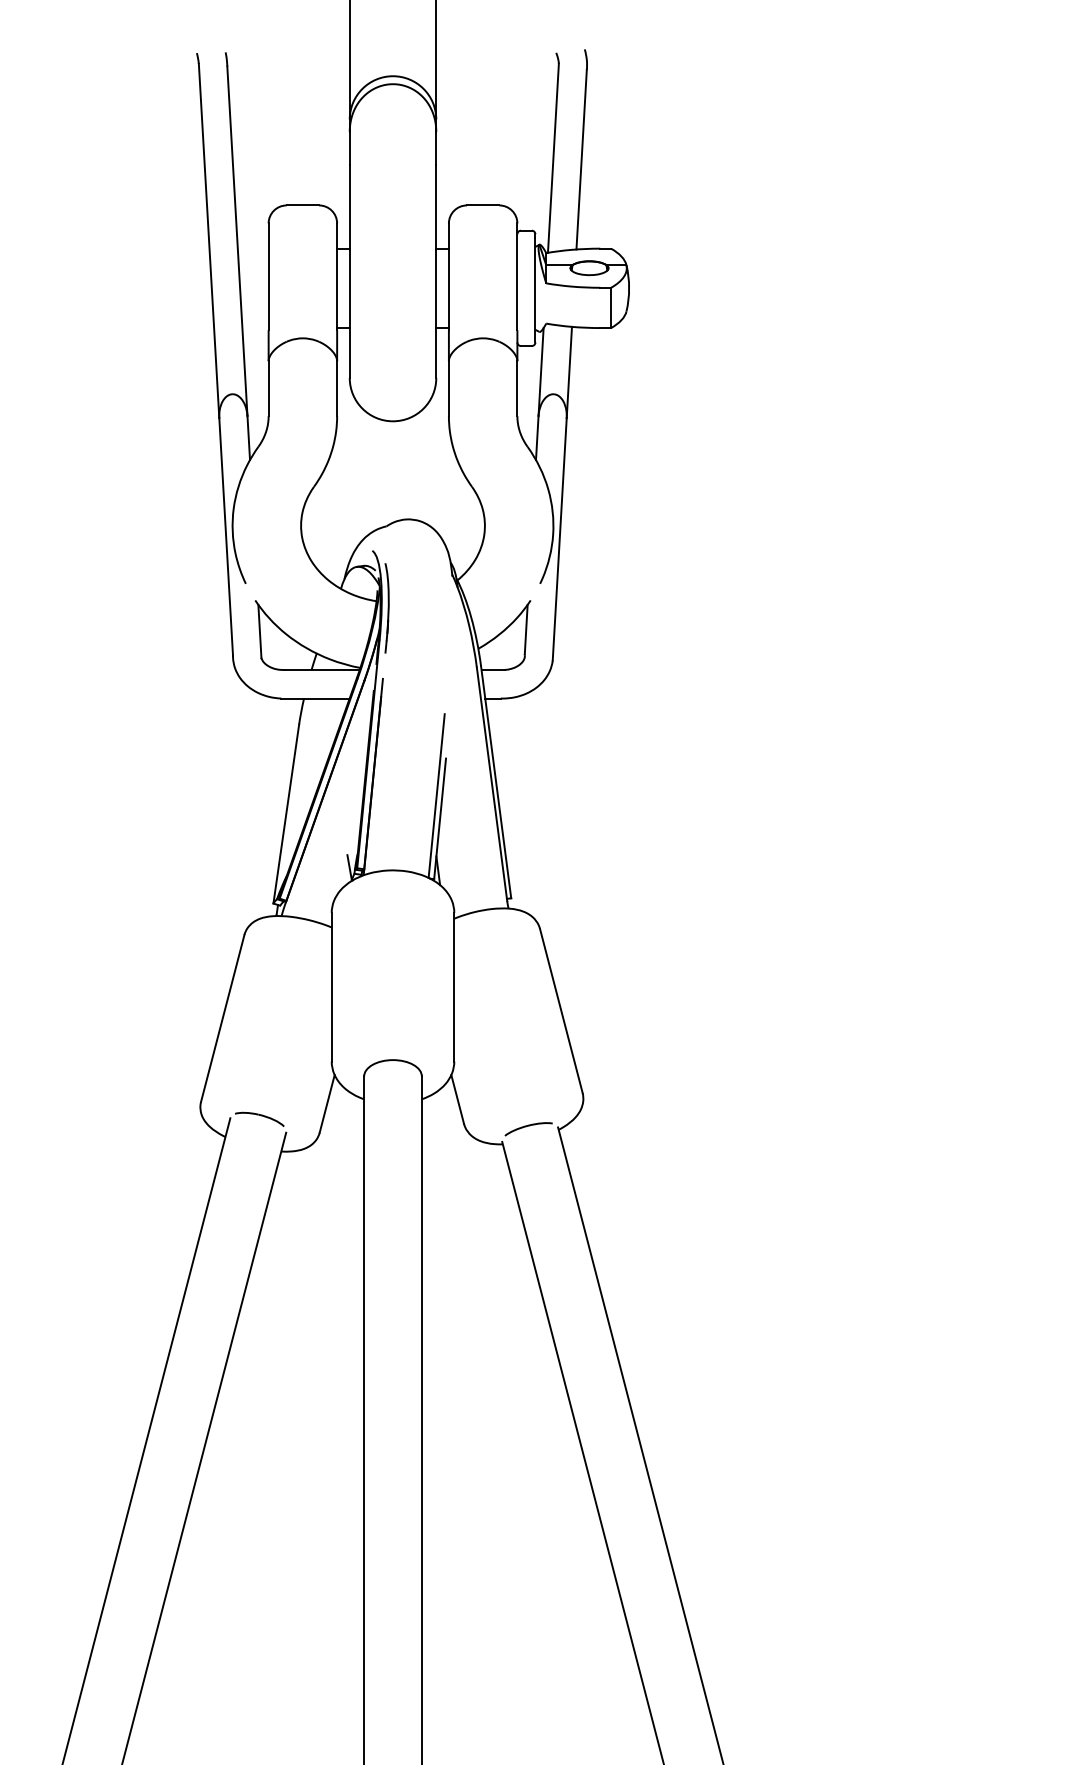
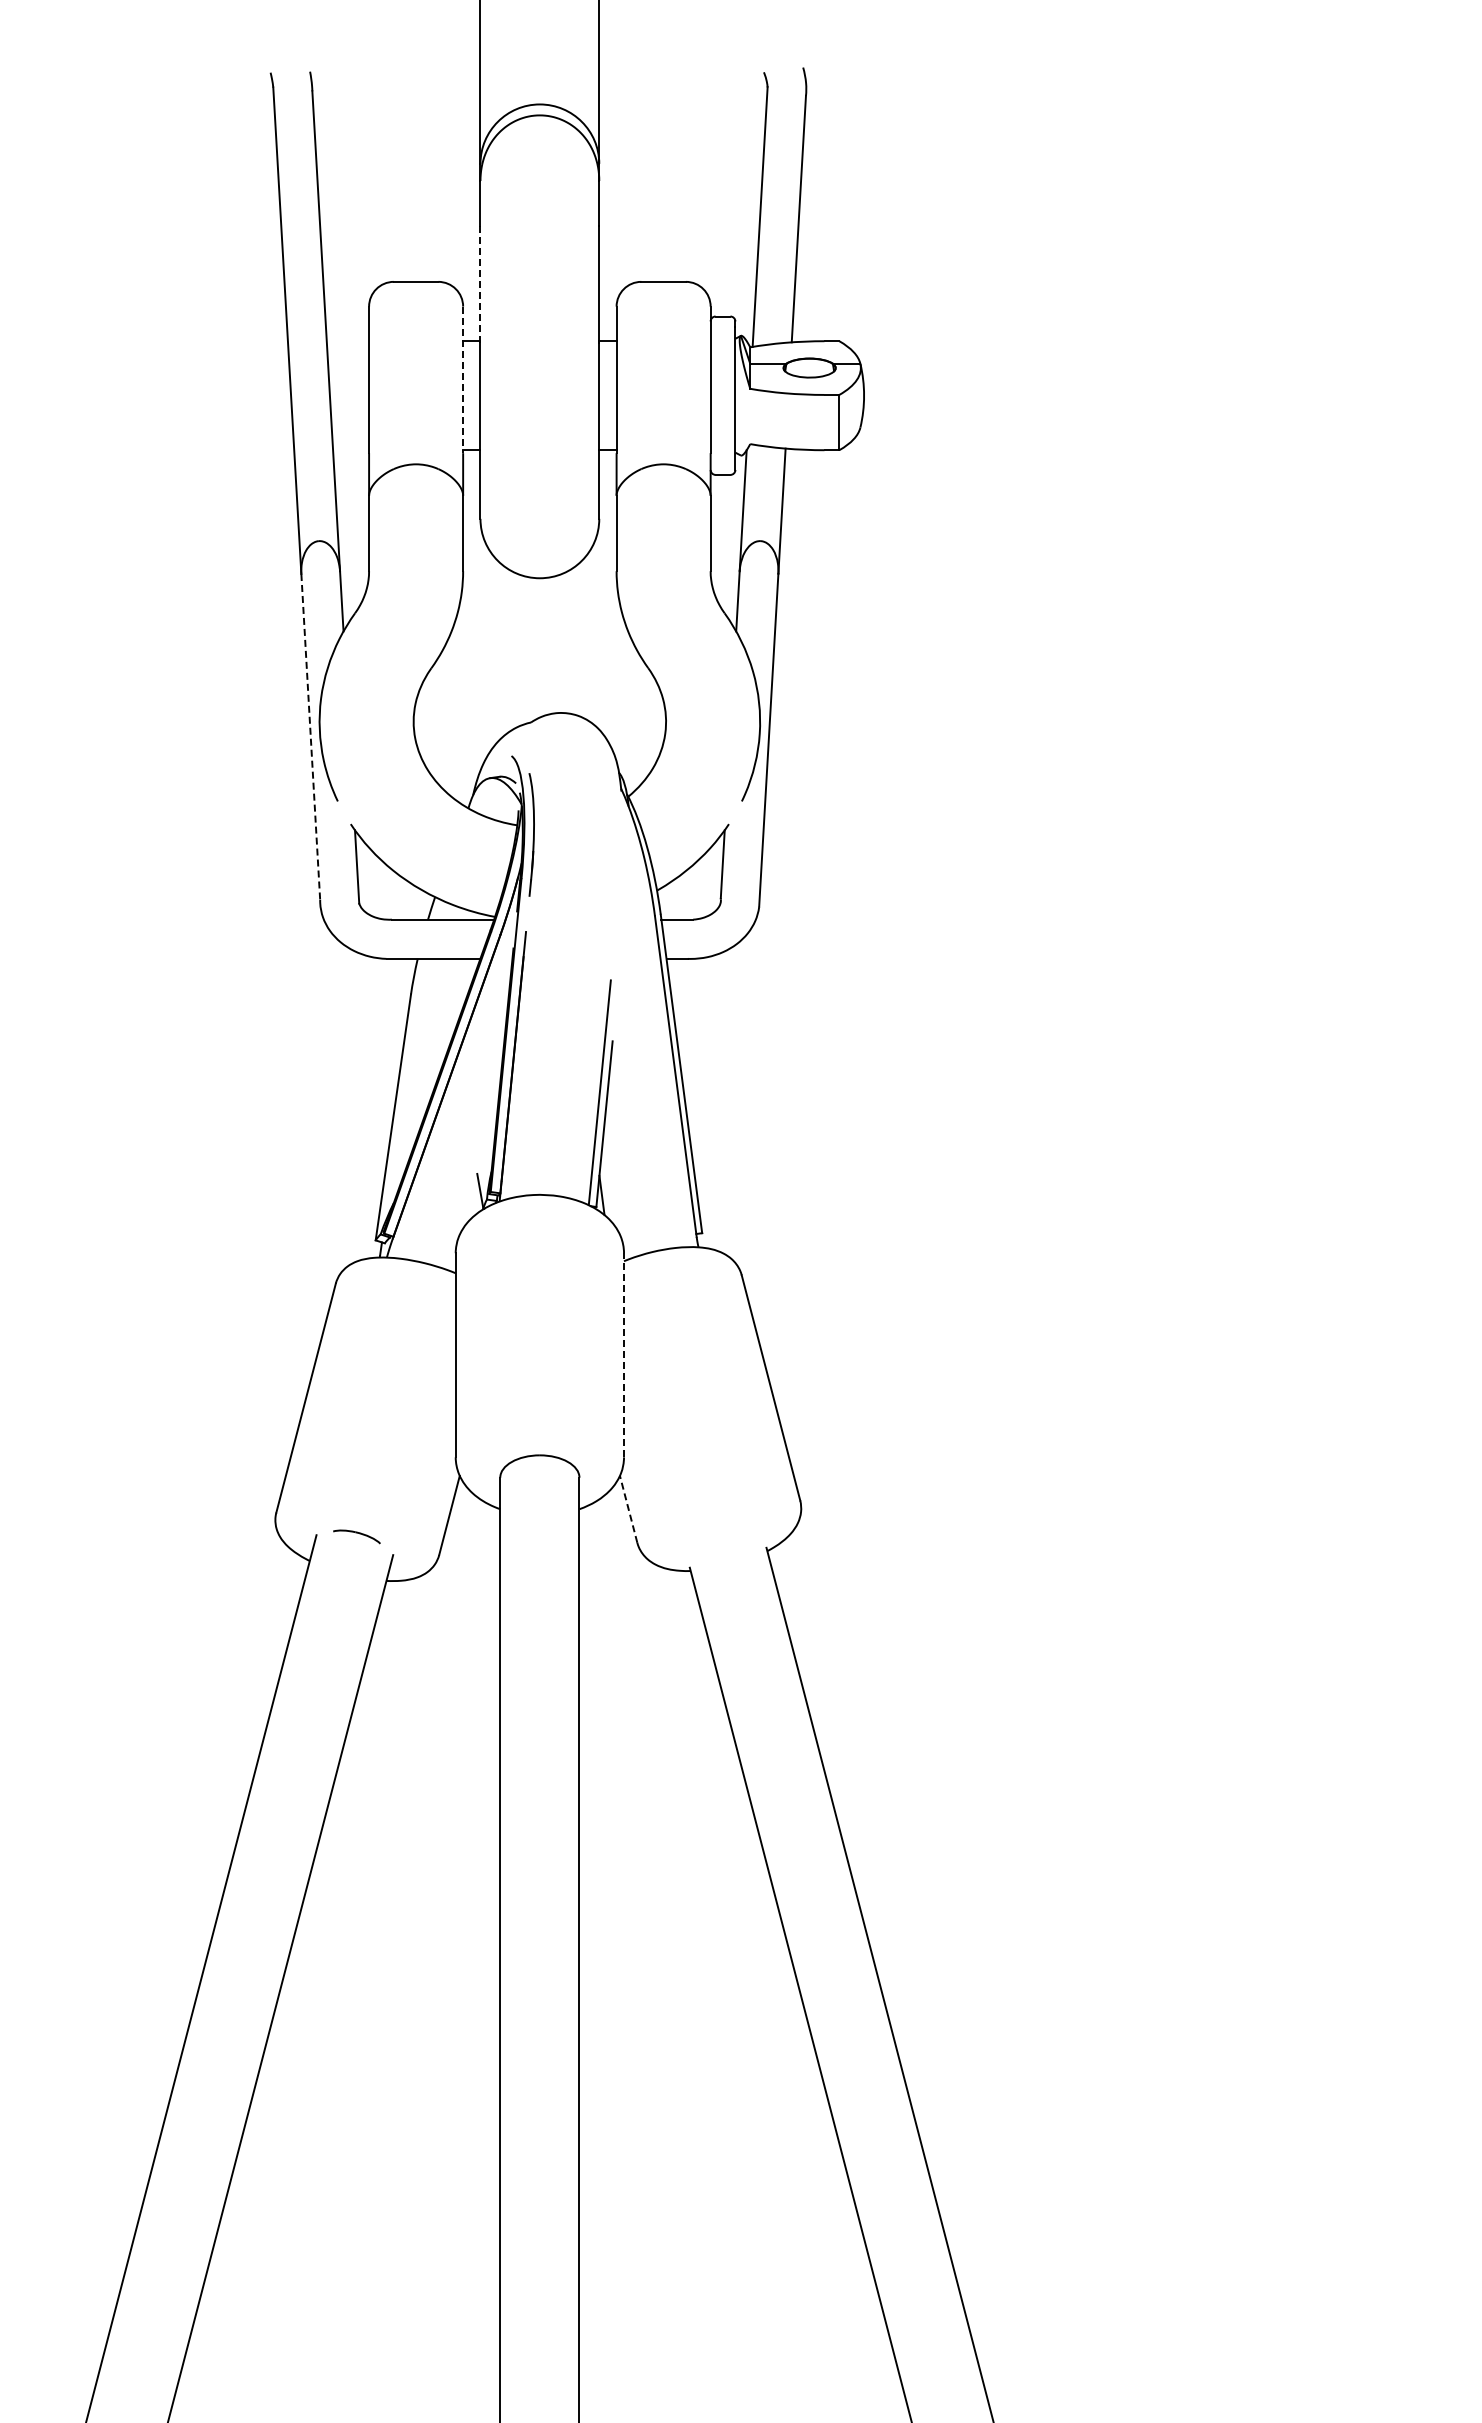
line: (349, 207) -> (480, 284), solid -> dashed
line: (337, 277) -> (463, 380), solid -> dashed
line: (225, 537) -> (310, 737), solid -> dashed
line: (454, 986) -> (624, 1354), solid -> dashed
line: (457, 1099) -> (628, 1509), solid -> dashed
part: (259, 1119) -> (356, 1536), size x0.7
curve: (528, 1126) -> (726, 1546), removed

